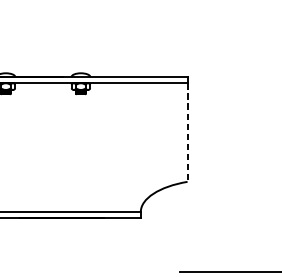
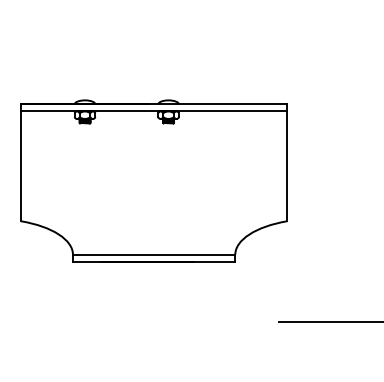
line: (187, 132) -> (287, 166), dashed -> solid

